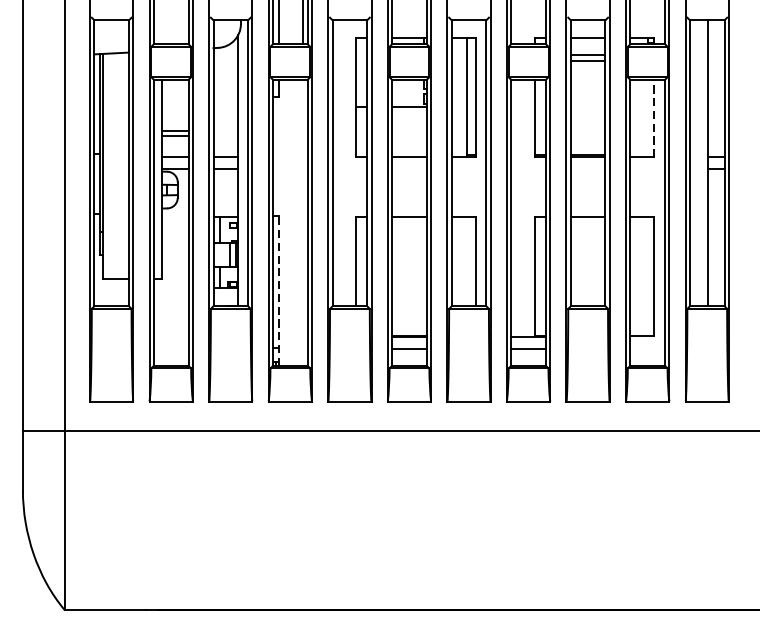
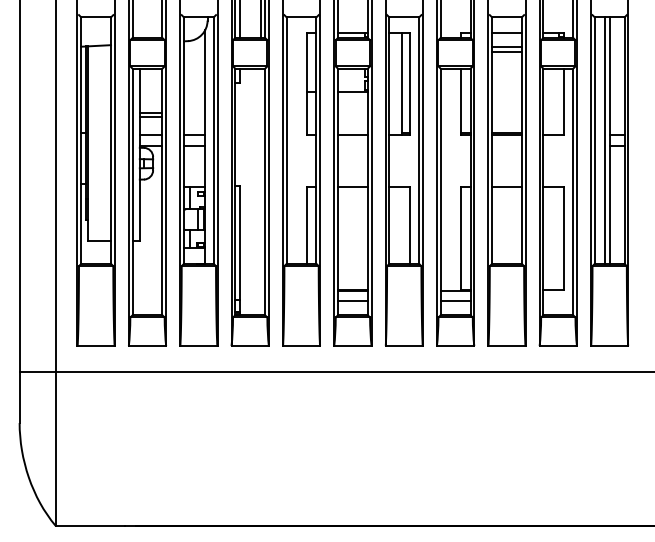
line: (653, 117) -> (563, 101), dashed -> solid
line: (702, 163) -> (605, 140), added
line: (279, 290) -> (240, 250), dashed -> solid

